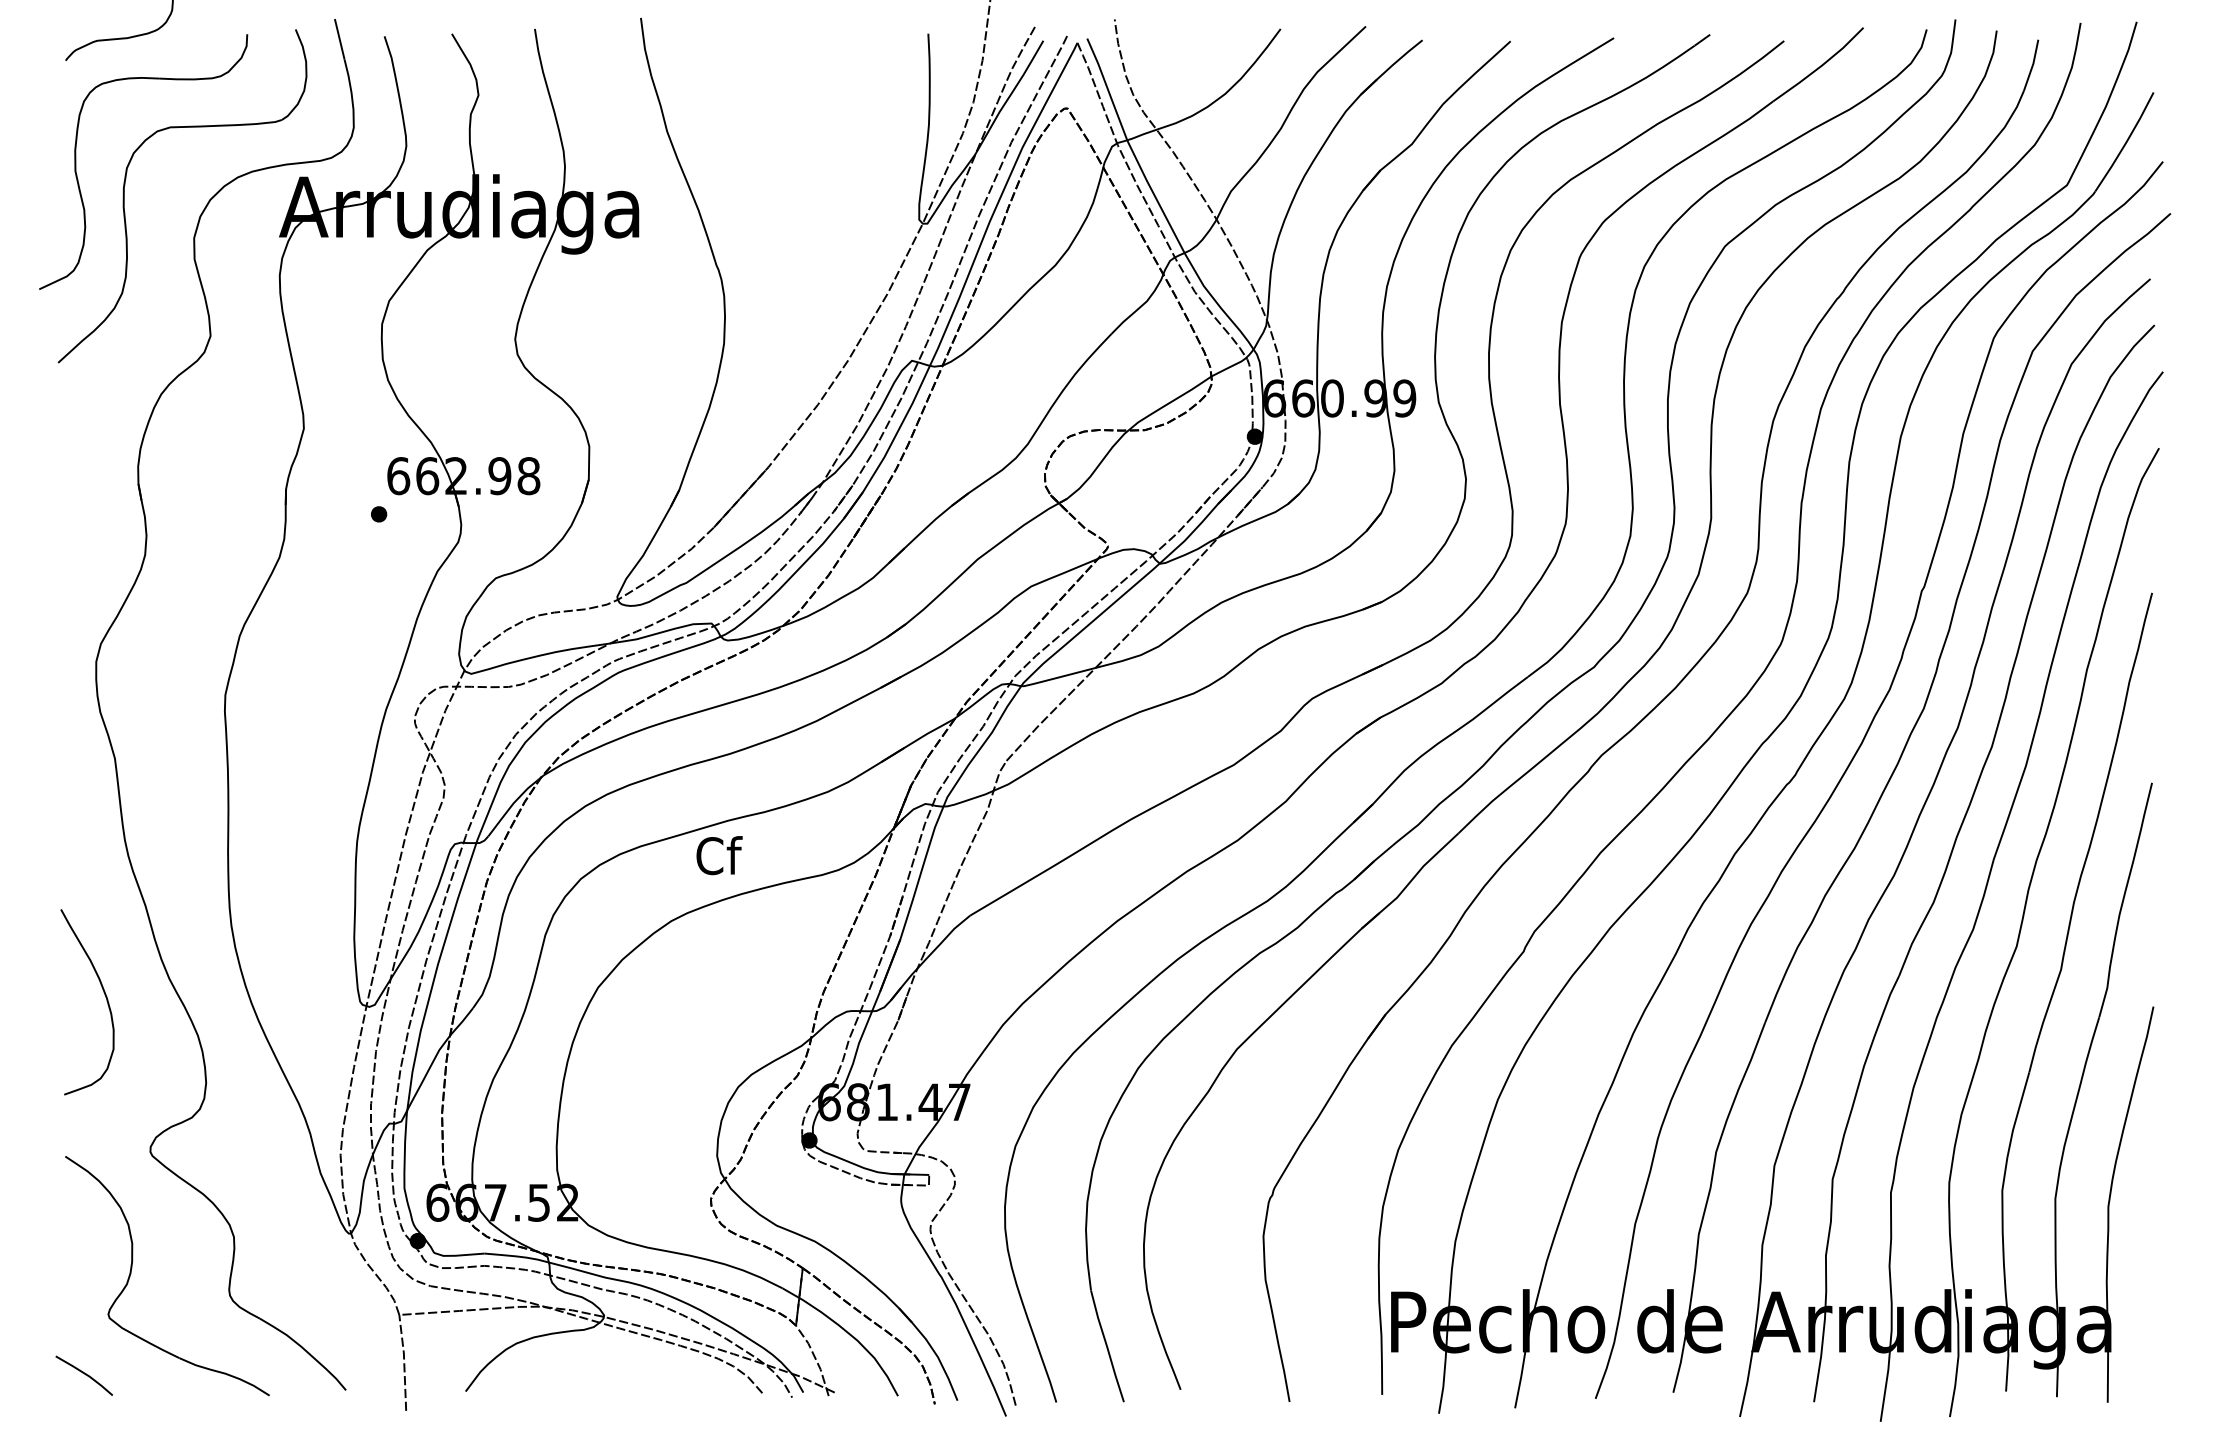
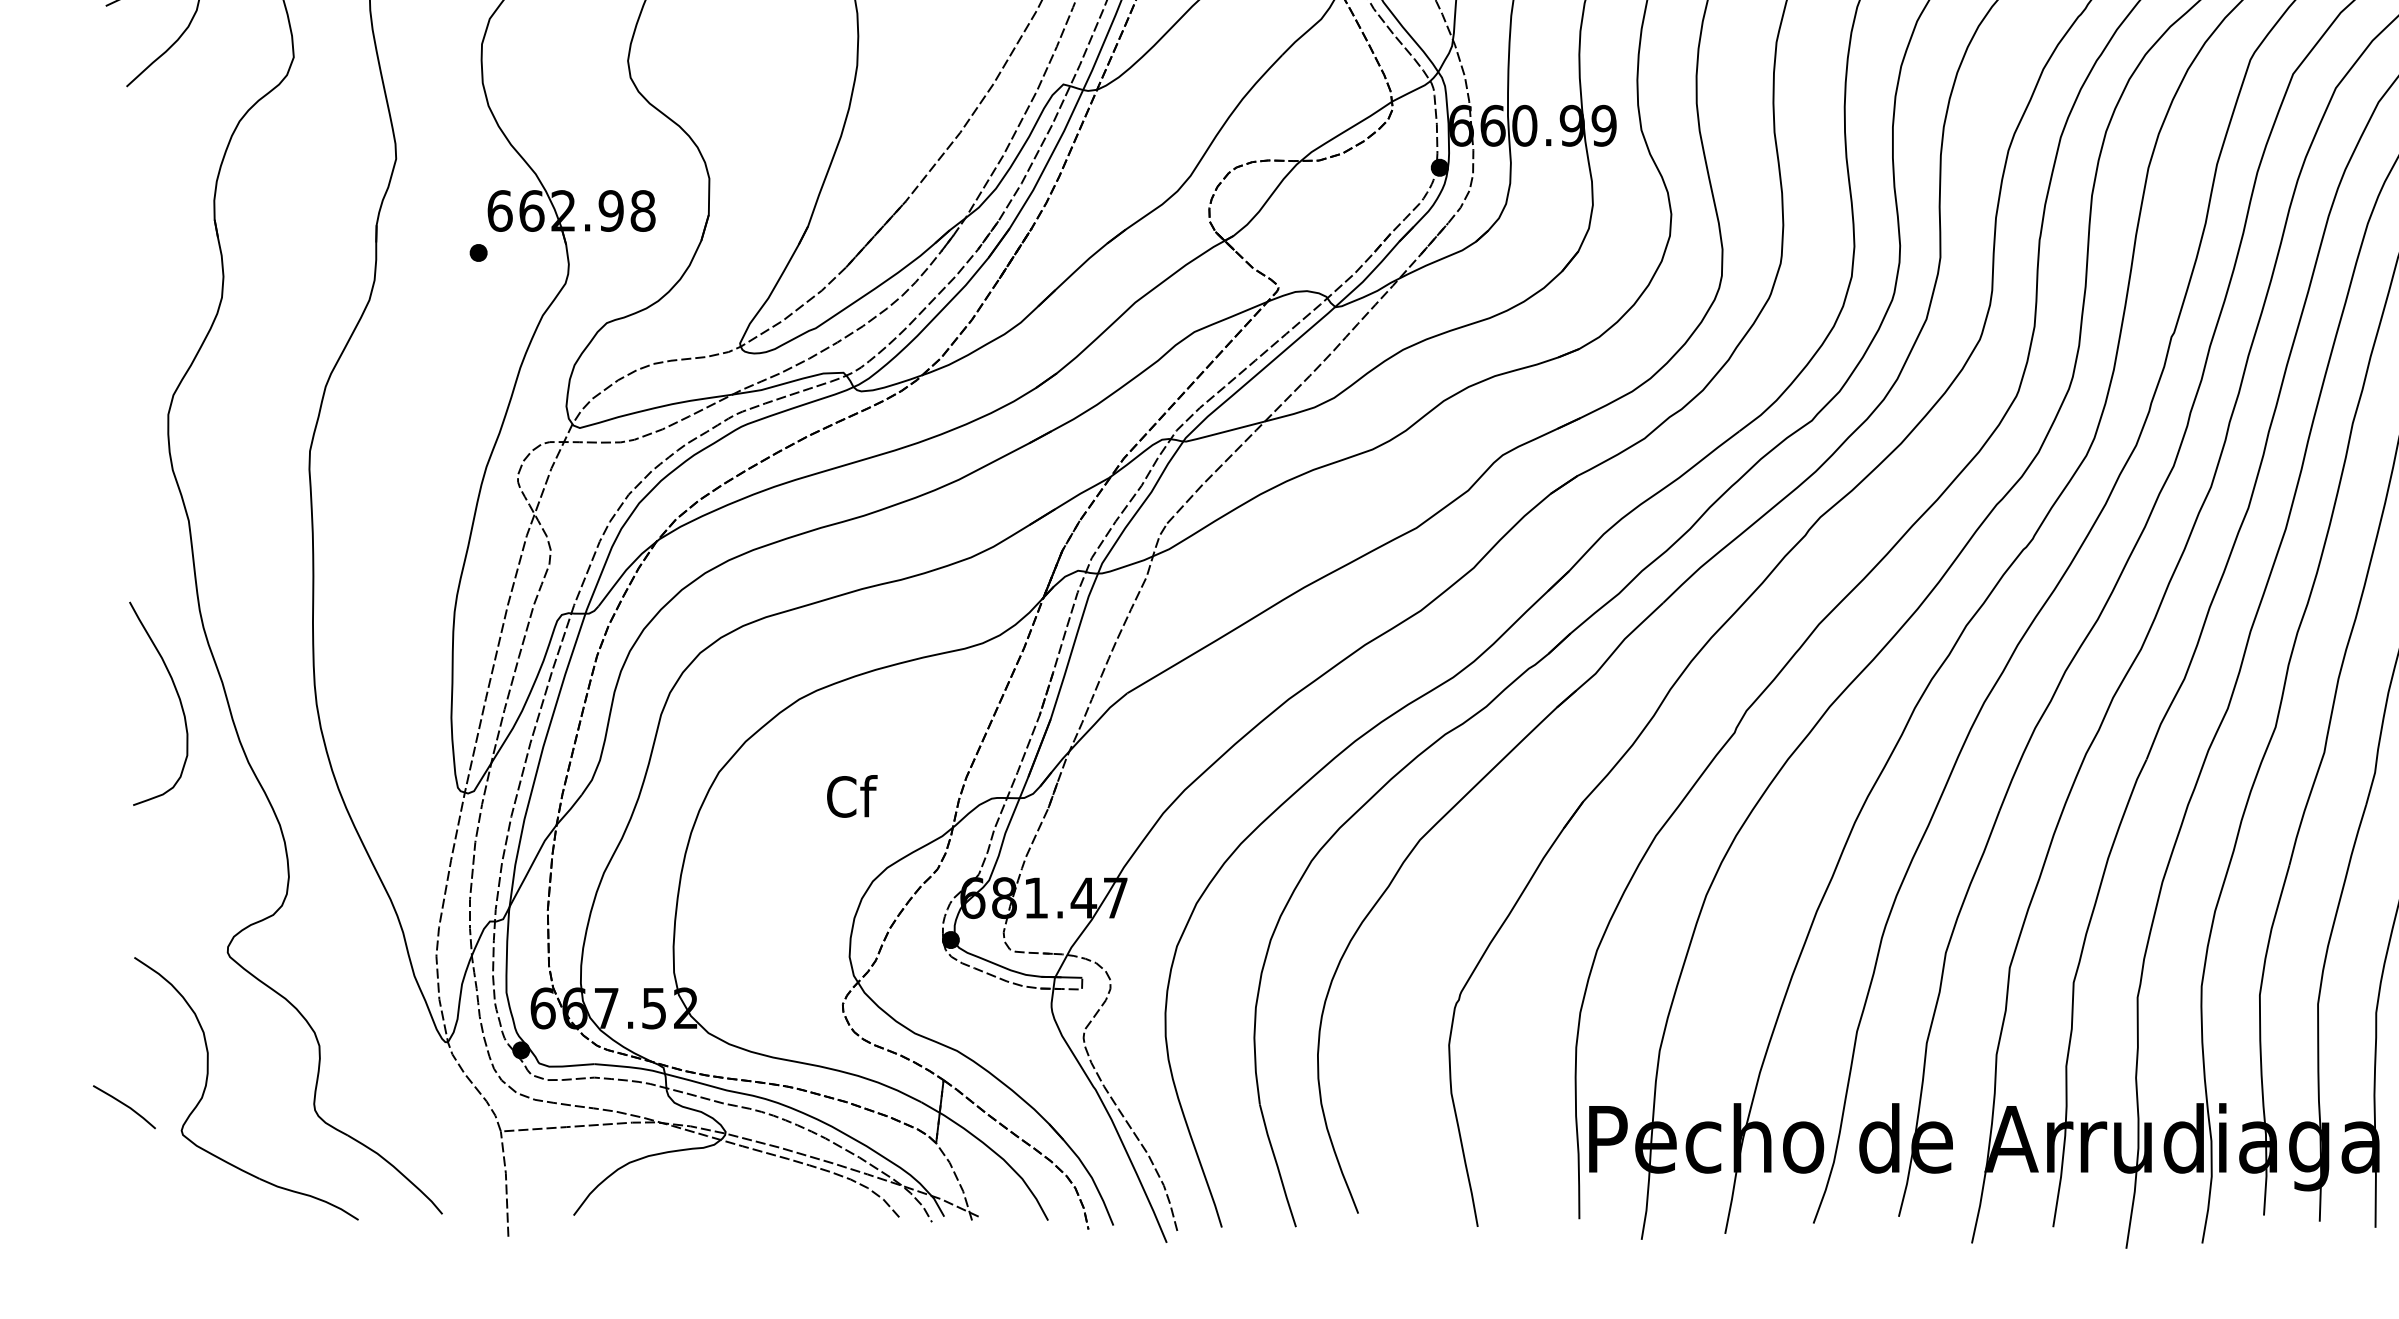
text: (719, 855) -> (852, 796), moved
curve: (104, 995) -> (177, 696), moved
line: (84, 1374) -> (124, 1105), moved

